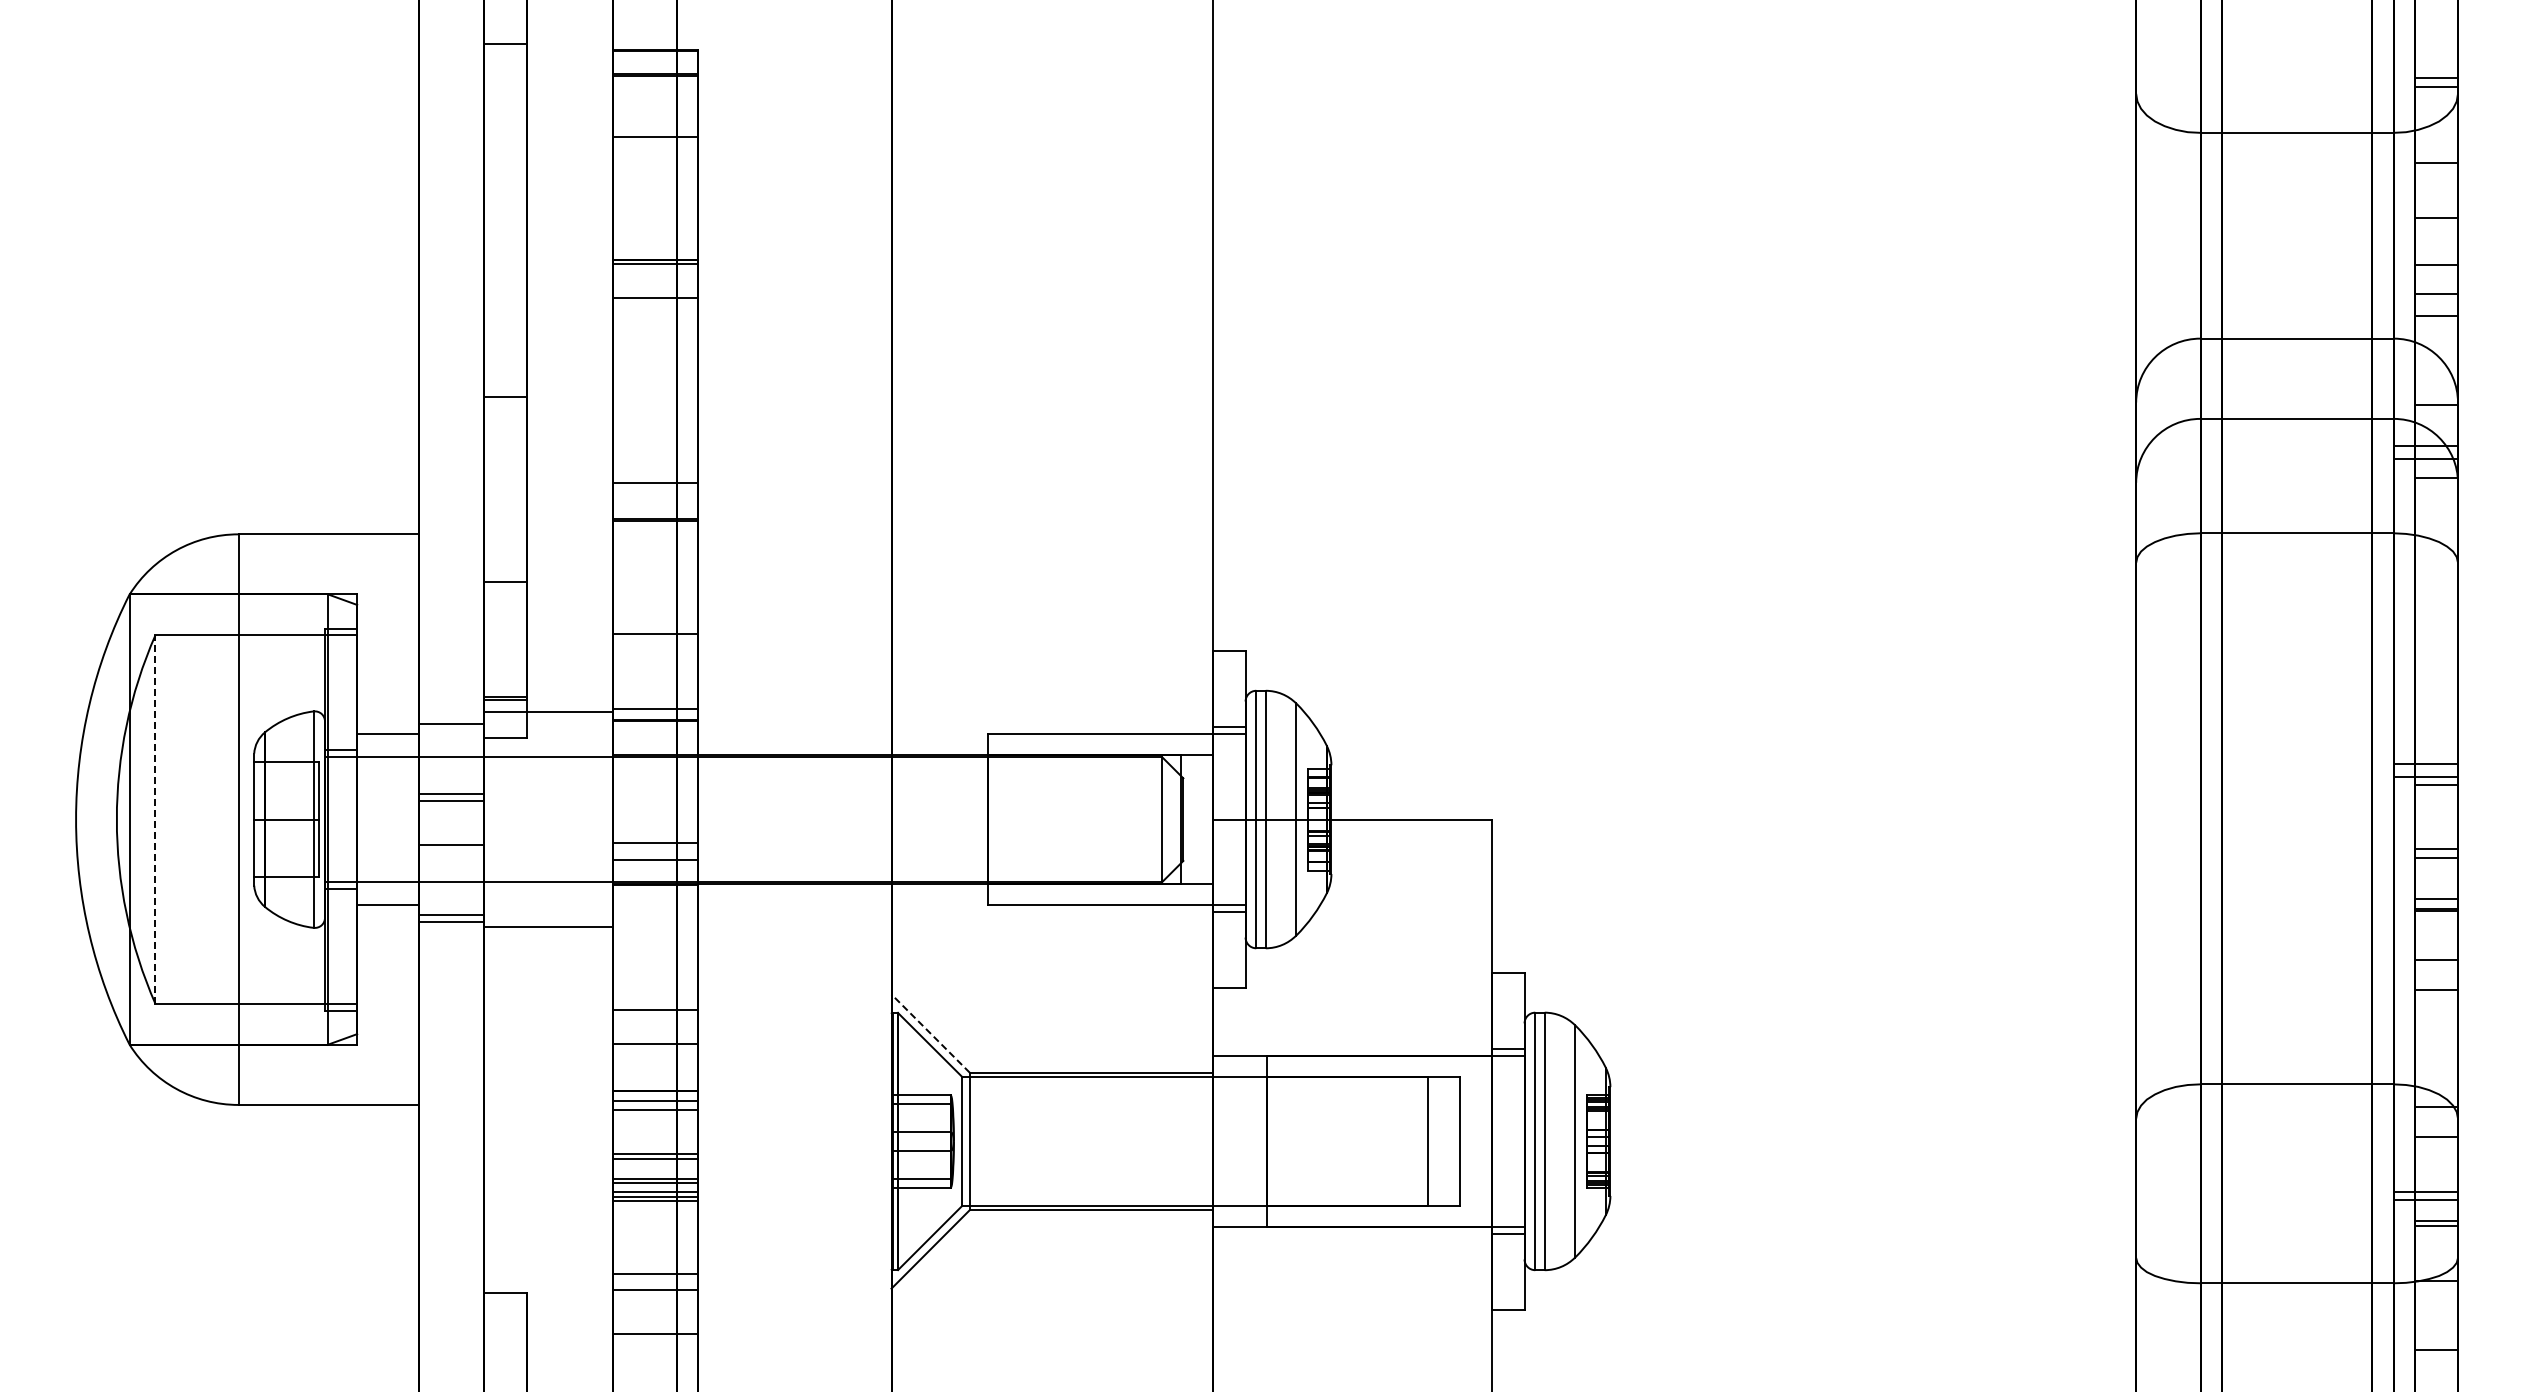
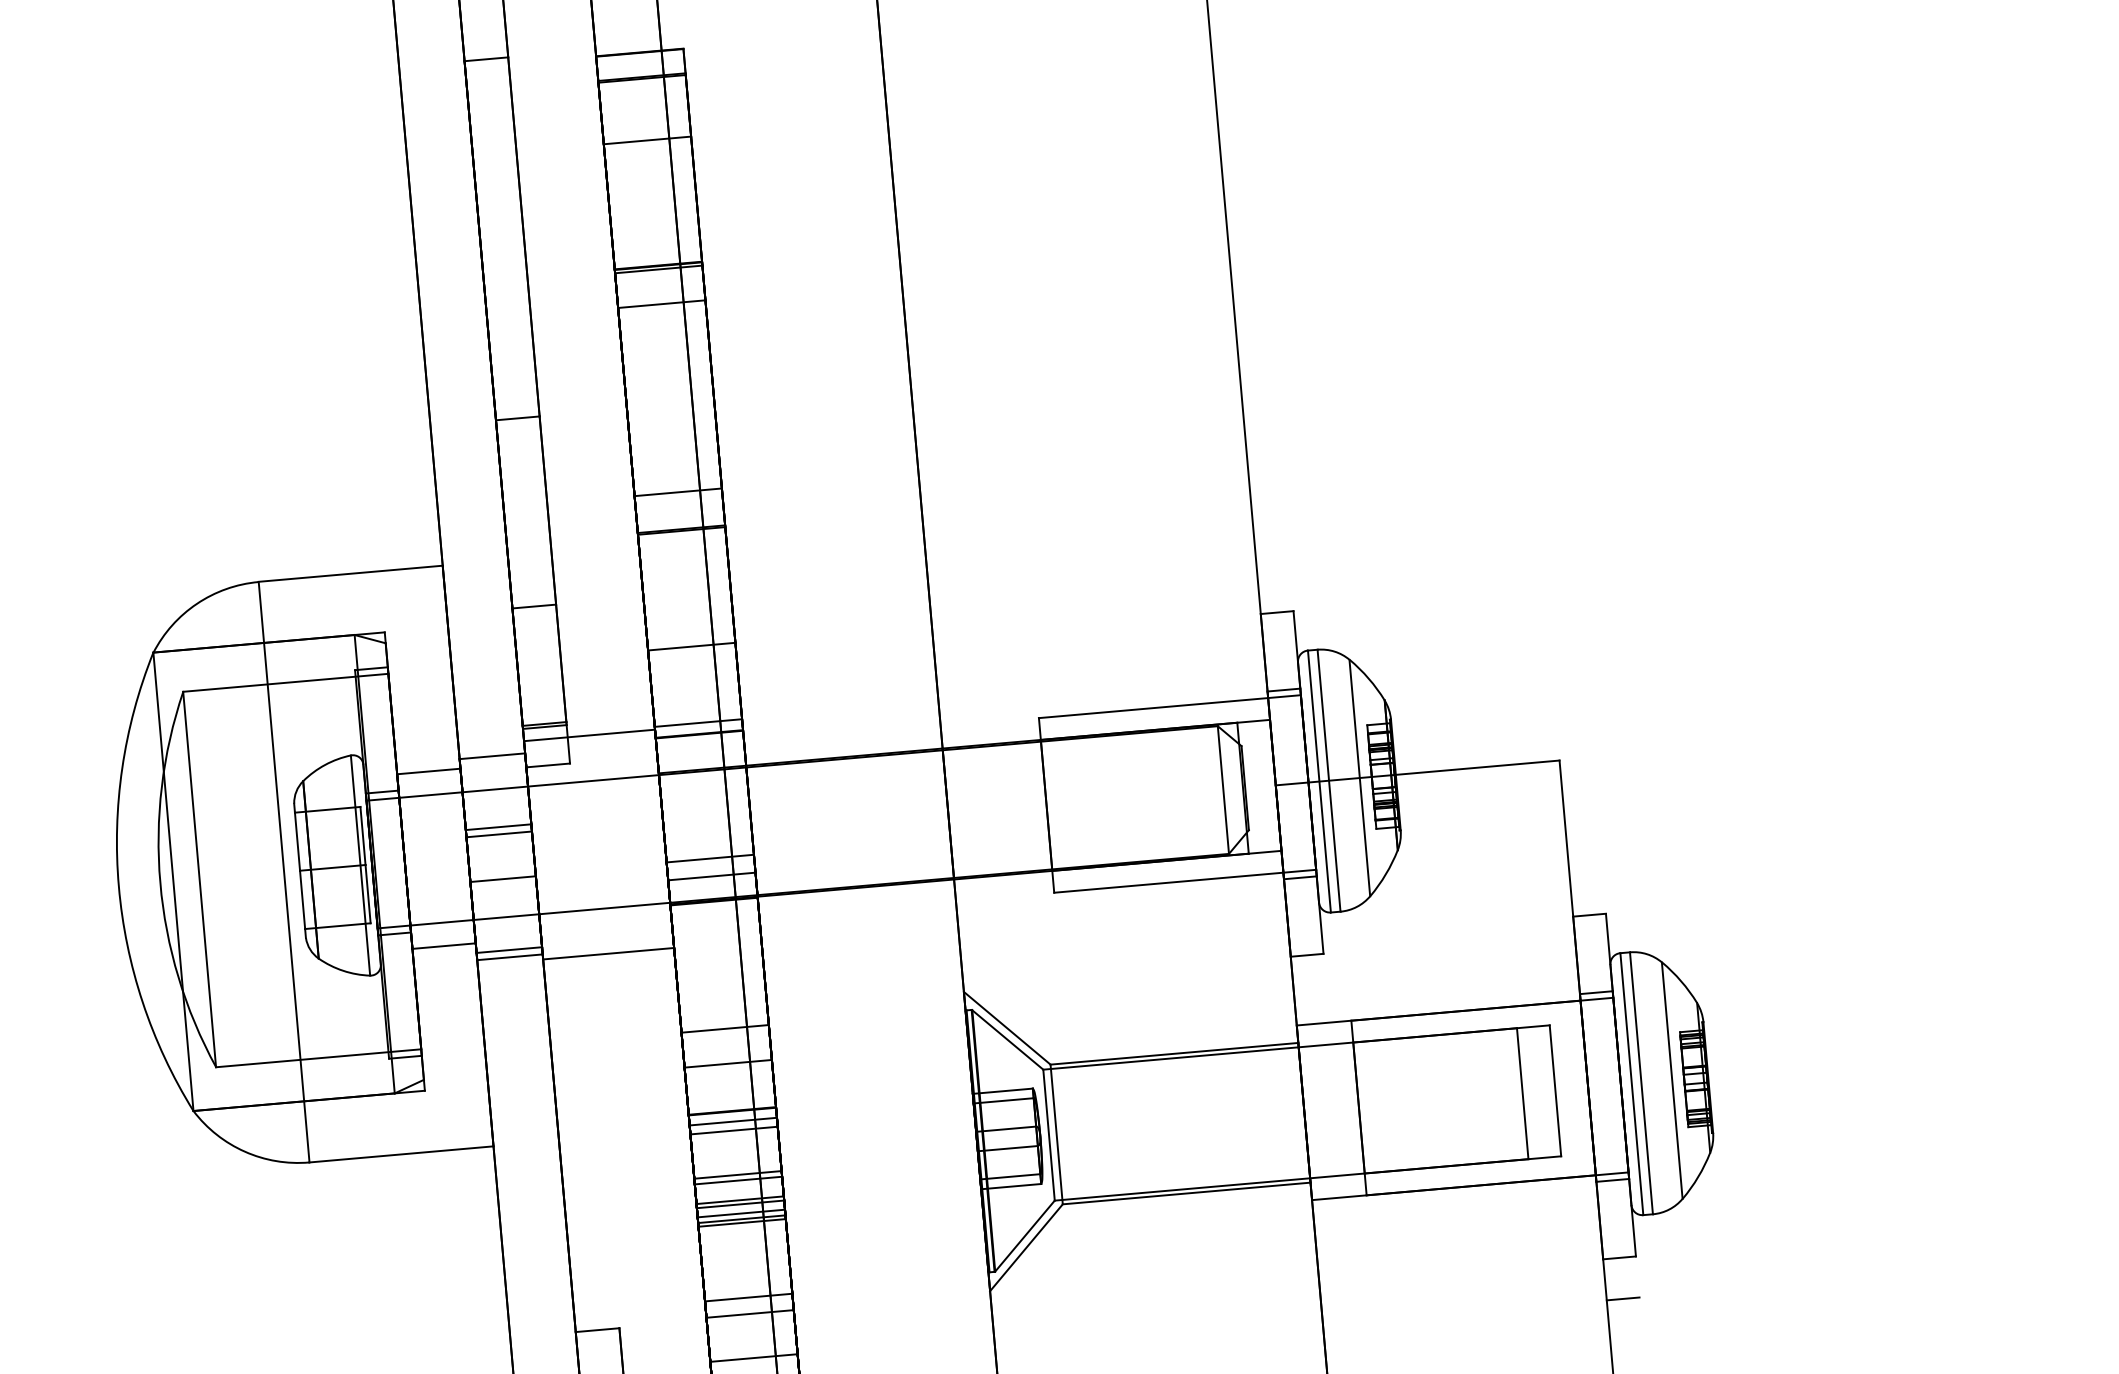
line: (155, 819) -> (199, 879), dashed -> solid
line: (930, 1033) -> (1007, 1028), dashed -> solid
line: (1508, 1350) -> (1623, 1299), added

